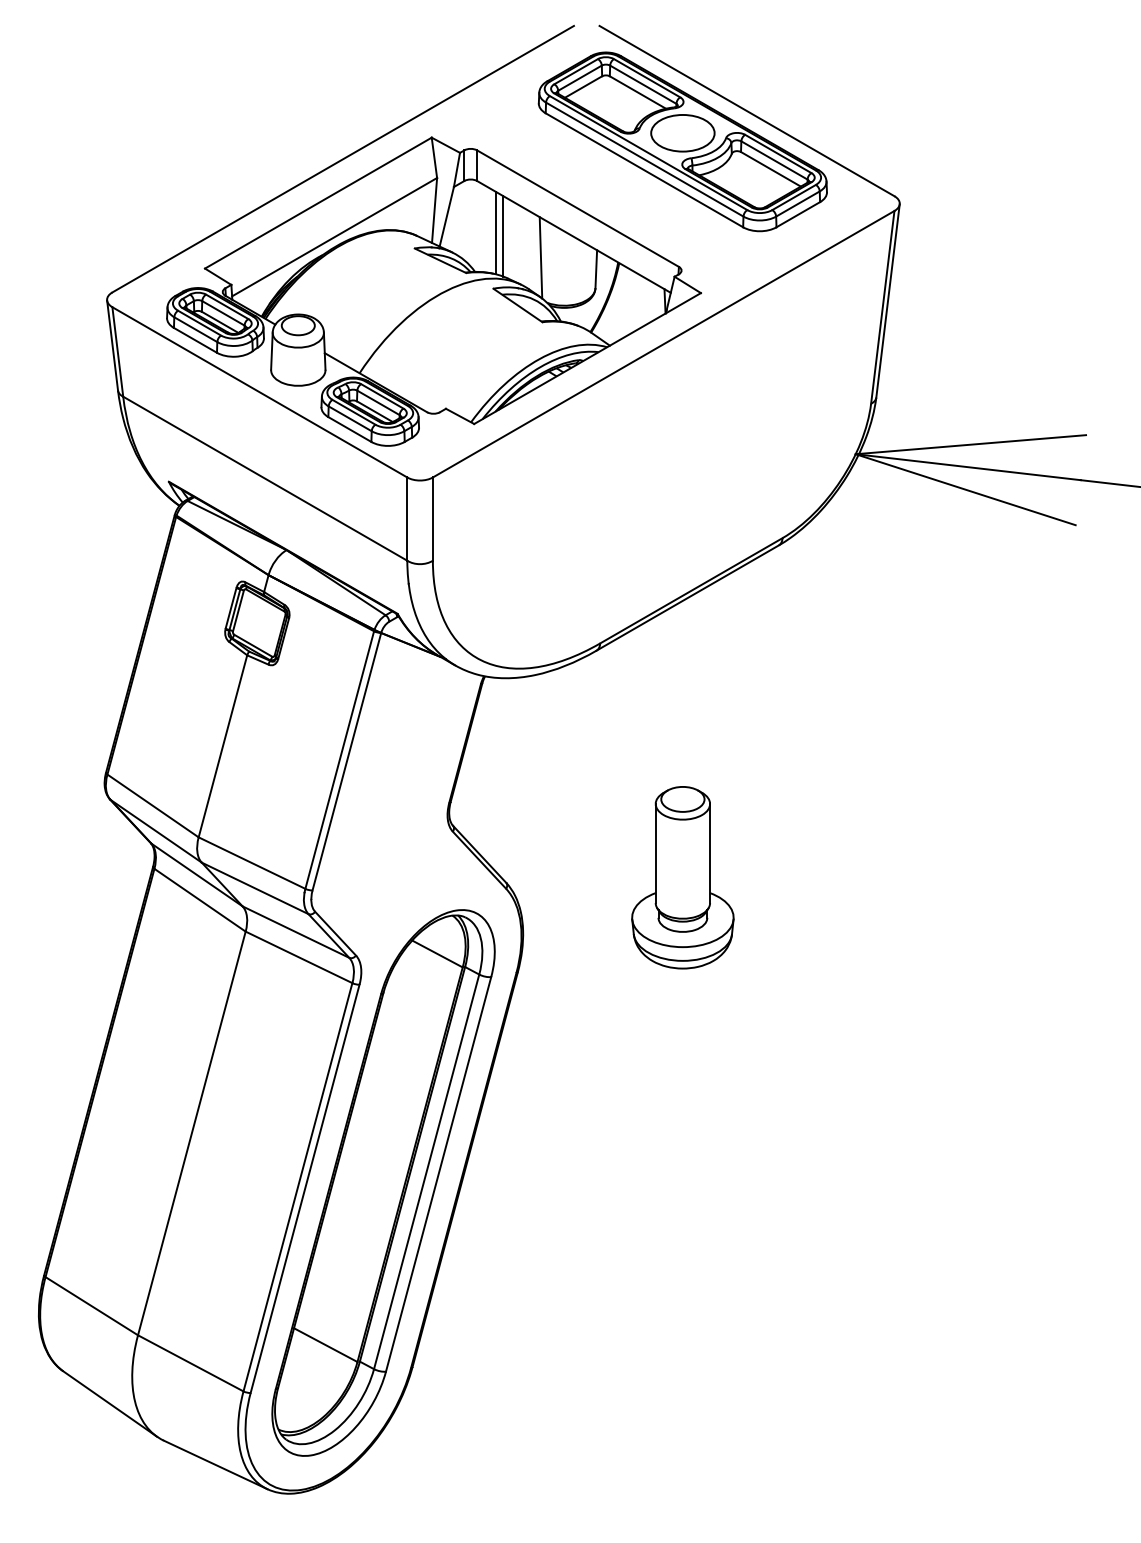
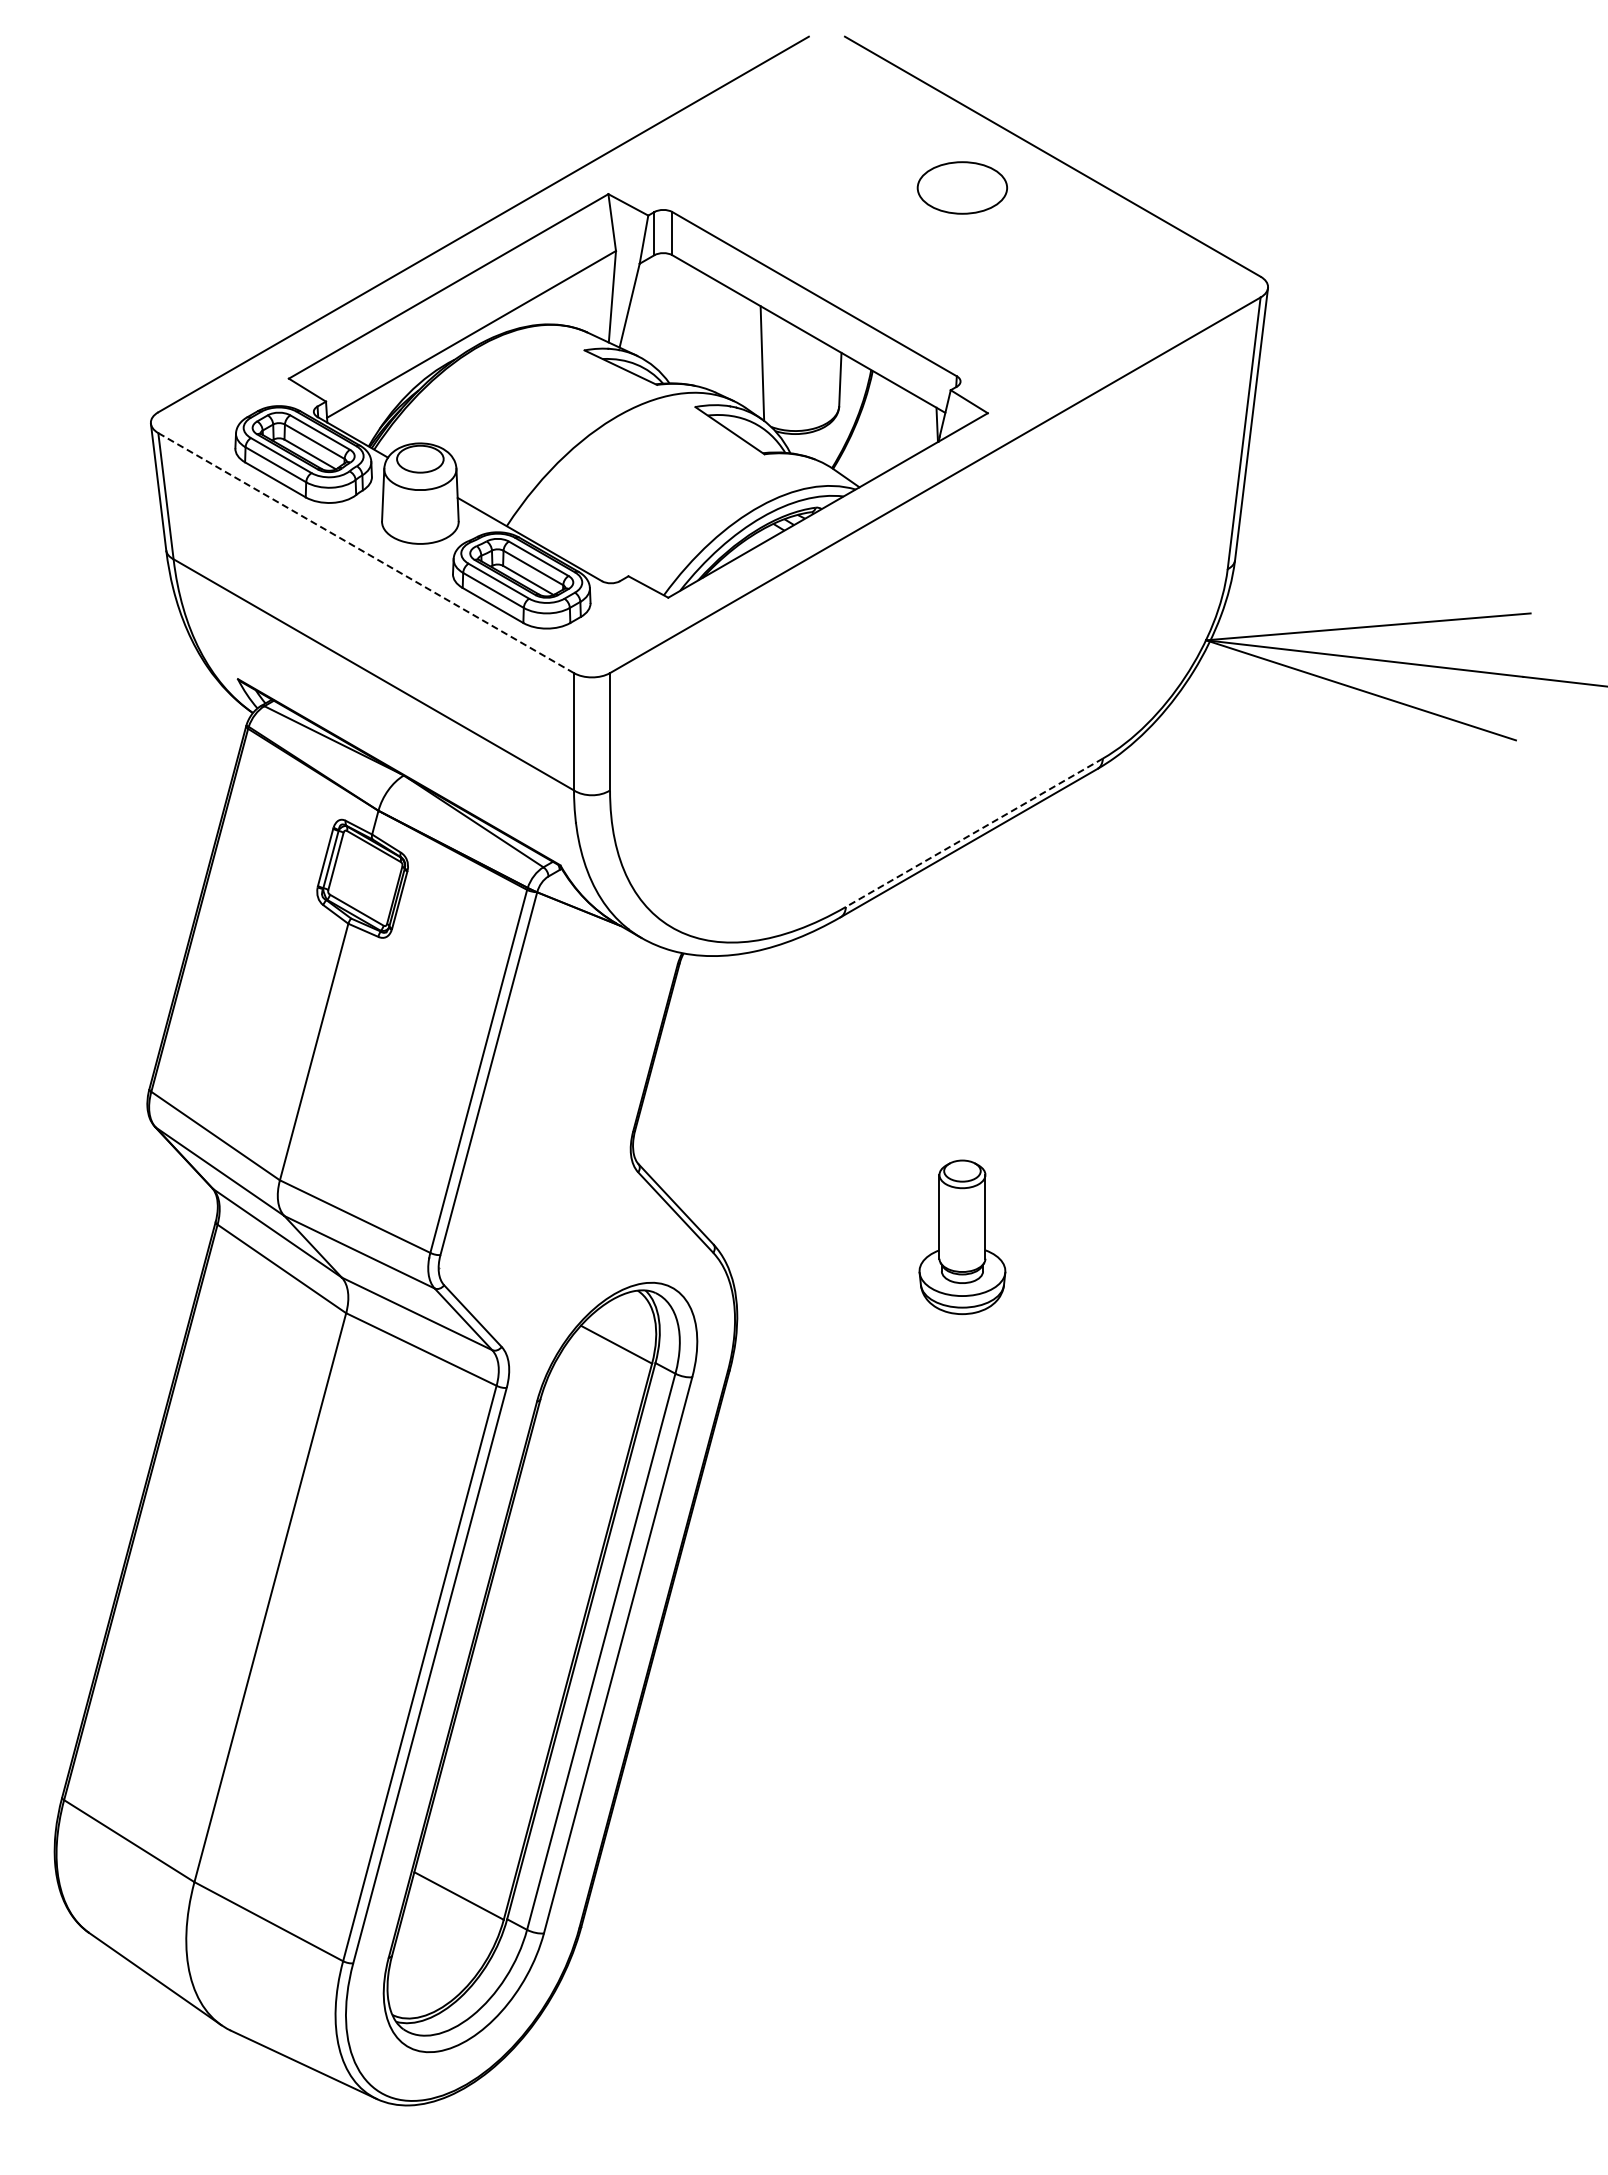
part: (682, 141) -> (962, 199), removed
line: (495, 232) -> (698, 328), removed
line: (503, 235) -> (709, 332), removed
line: (260, 392) -> (366, 553), solid -> dashed
line: (690, 591) -> (973, 833), solid -> dashed
part: (682, 877) -> (962, 1237), size x0.6

